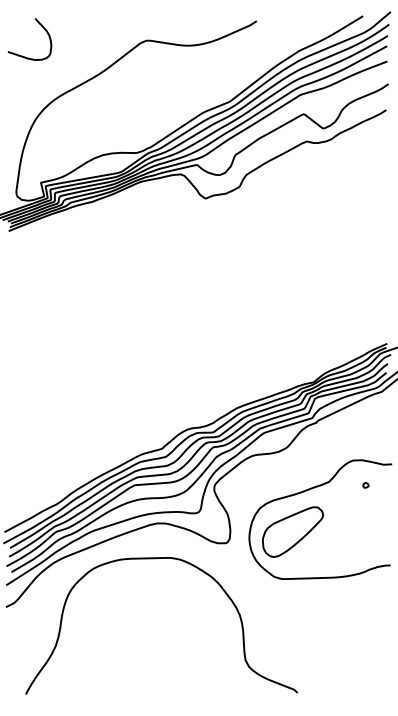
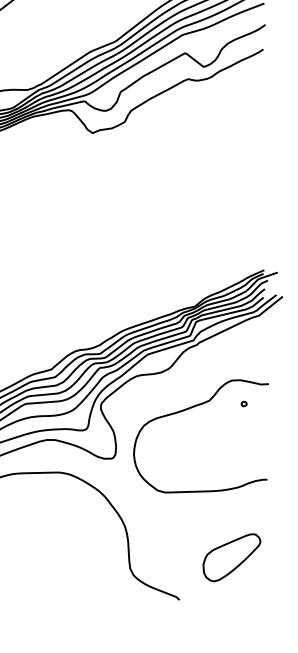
part: (292, 531) -> (231, 557), moved

